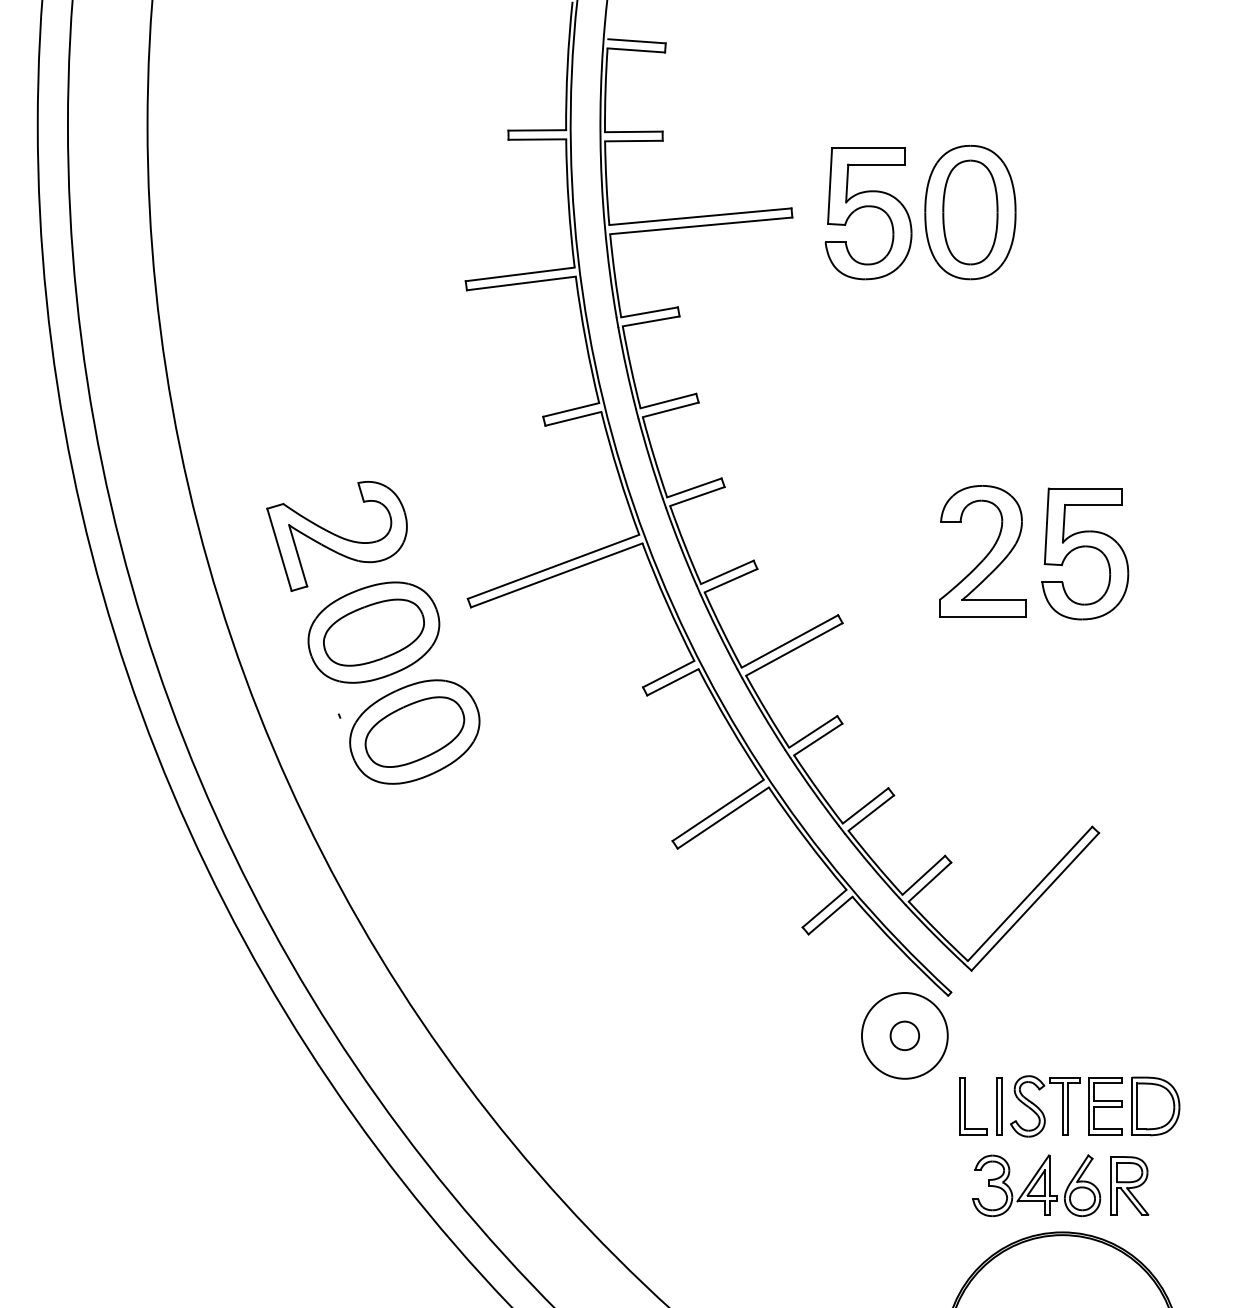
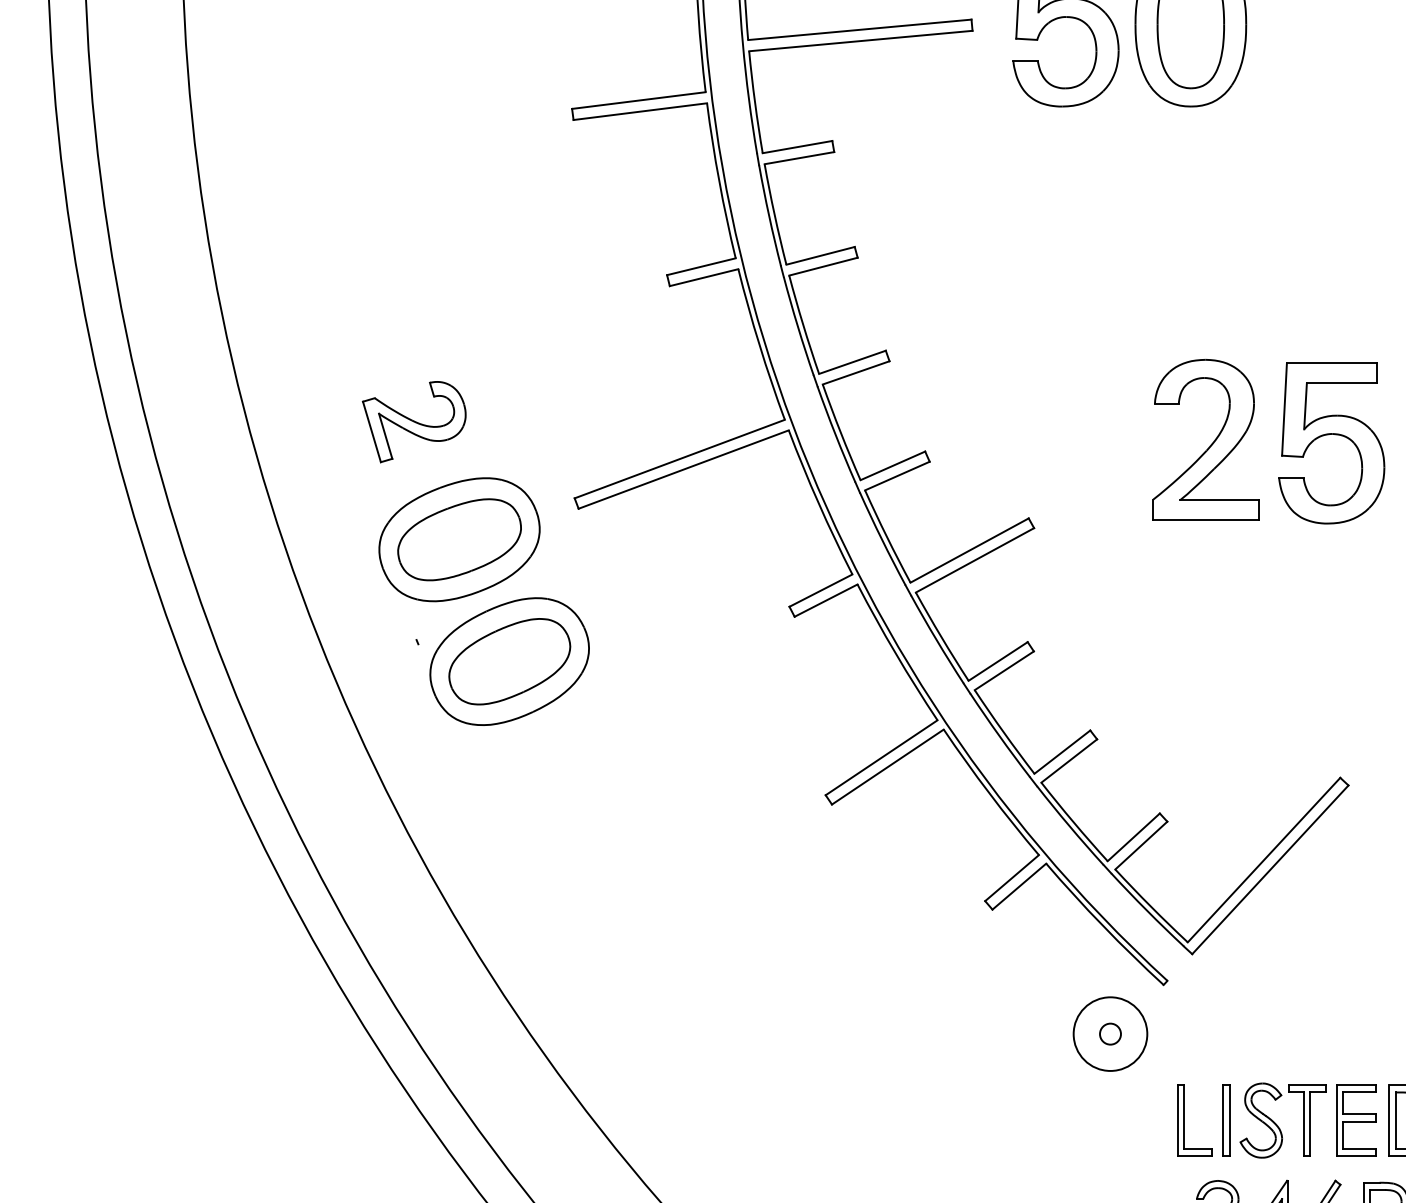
part: (336, 536) -> (413, 421), size x0.6
circle: (904, 1035) -> (1110, 1033), size x0.6
circle: (904, 1035) -> (1110, 1033), size x0.7

